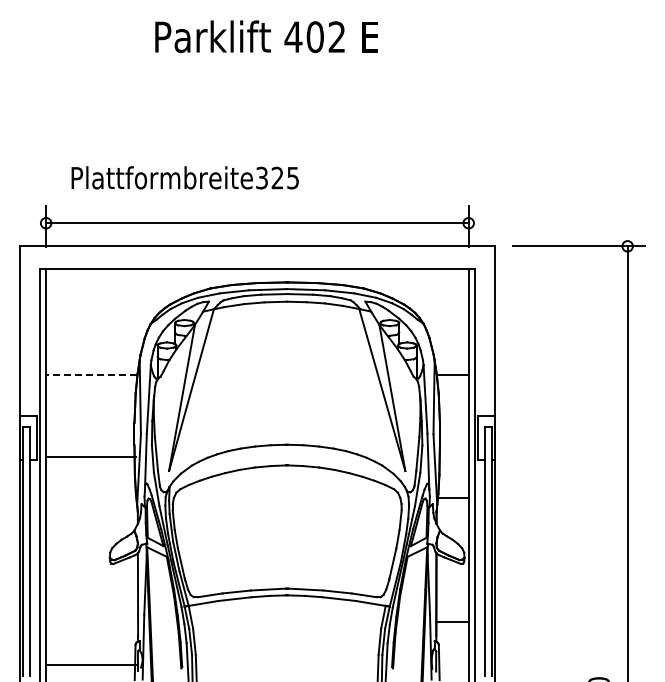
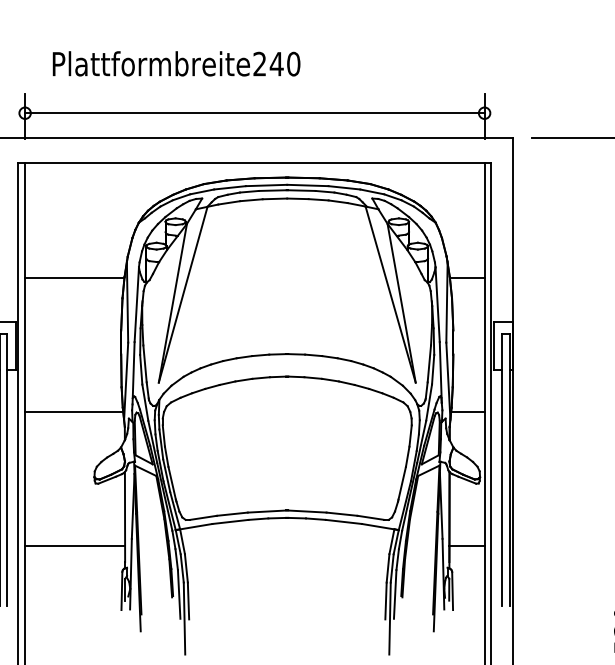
text: (277, 177) -> (276, 63), 325 -> 240
line: (91, 375) -> (74, 278), dashed -> solid
line: (91, 457) -> (74, 412), moved
line: (92, 664) -> (75, 546), moved

